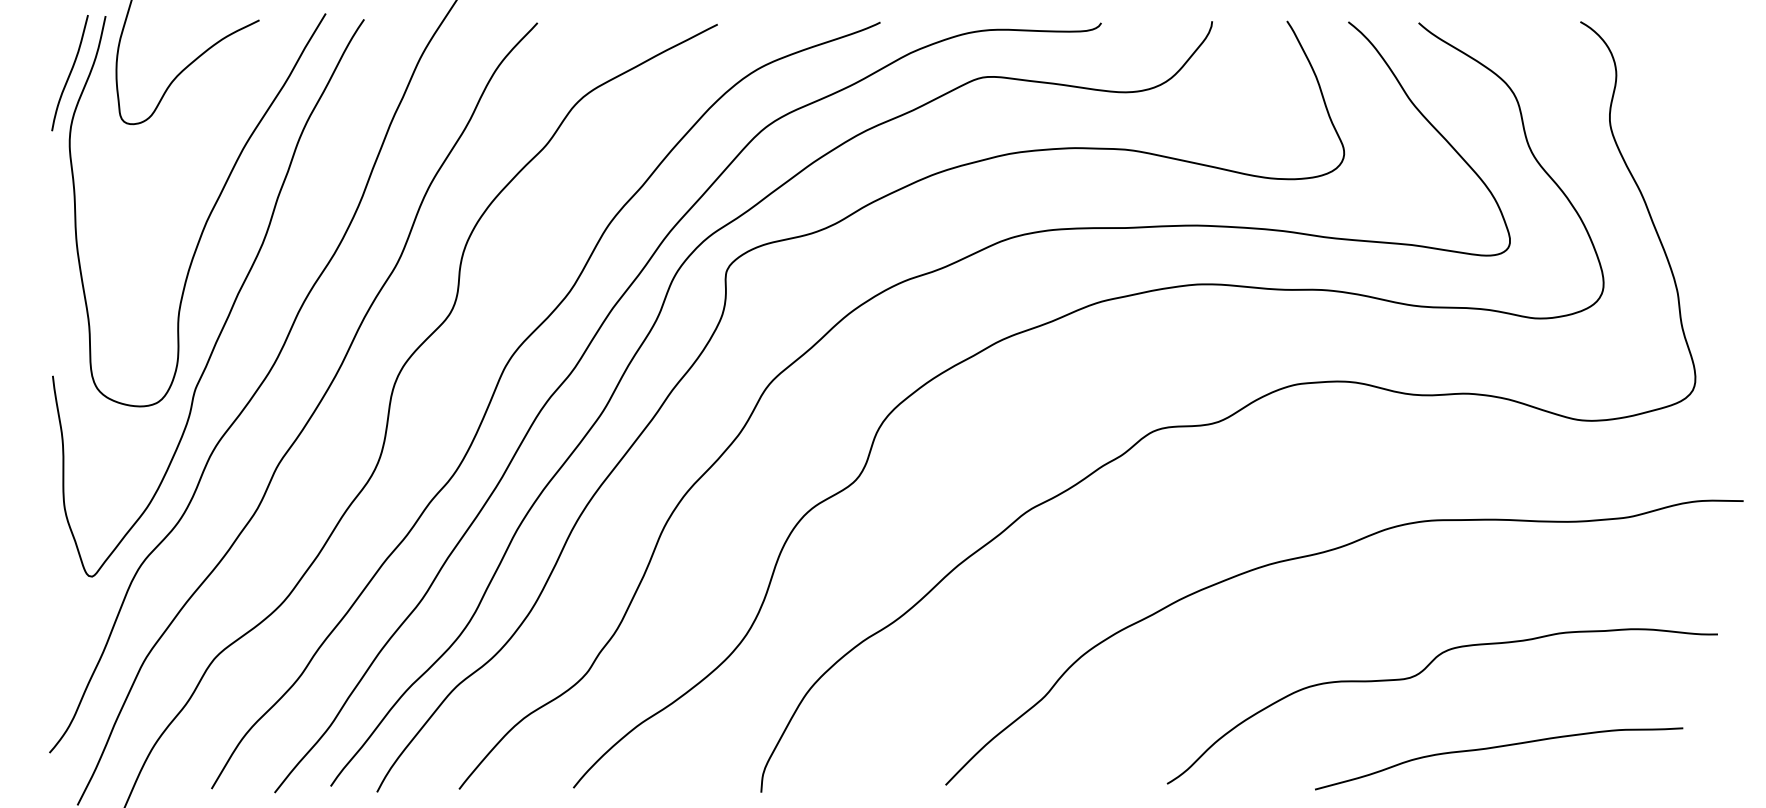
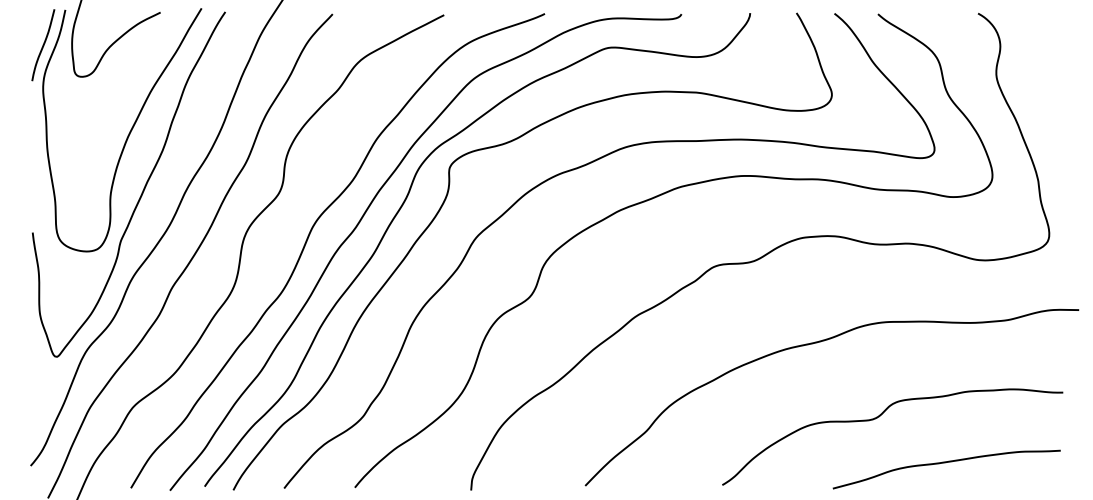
curve: (1497, 748) -> (945, 463), moved

